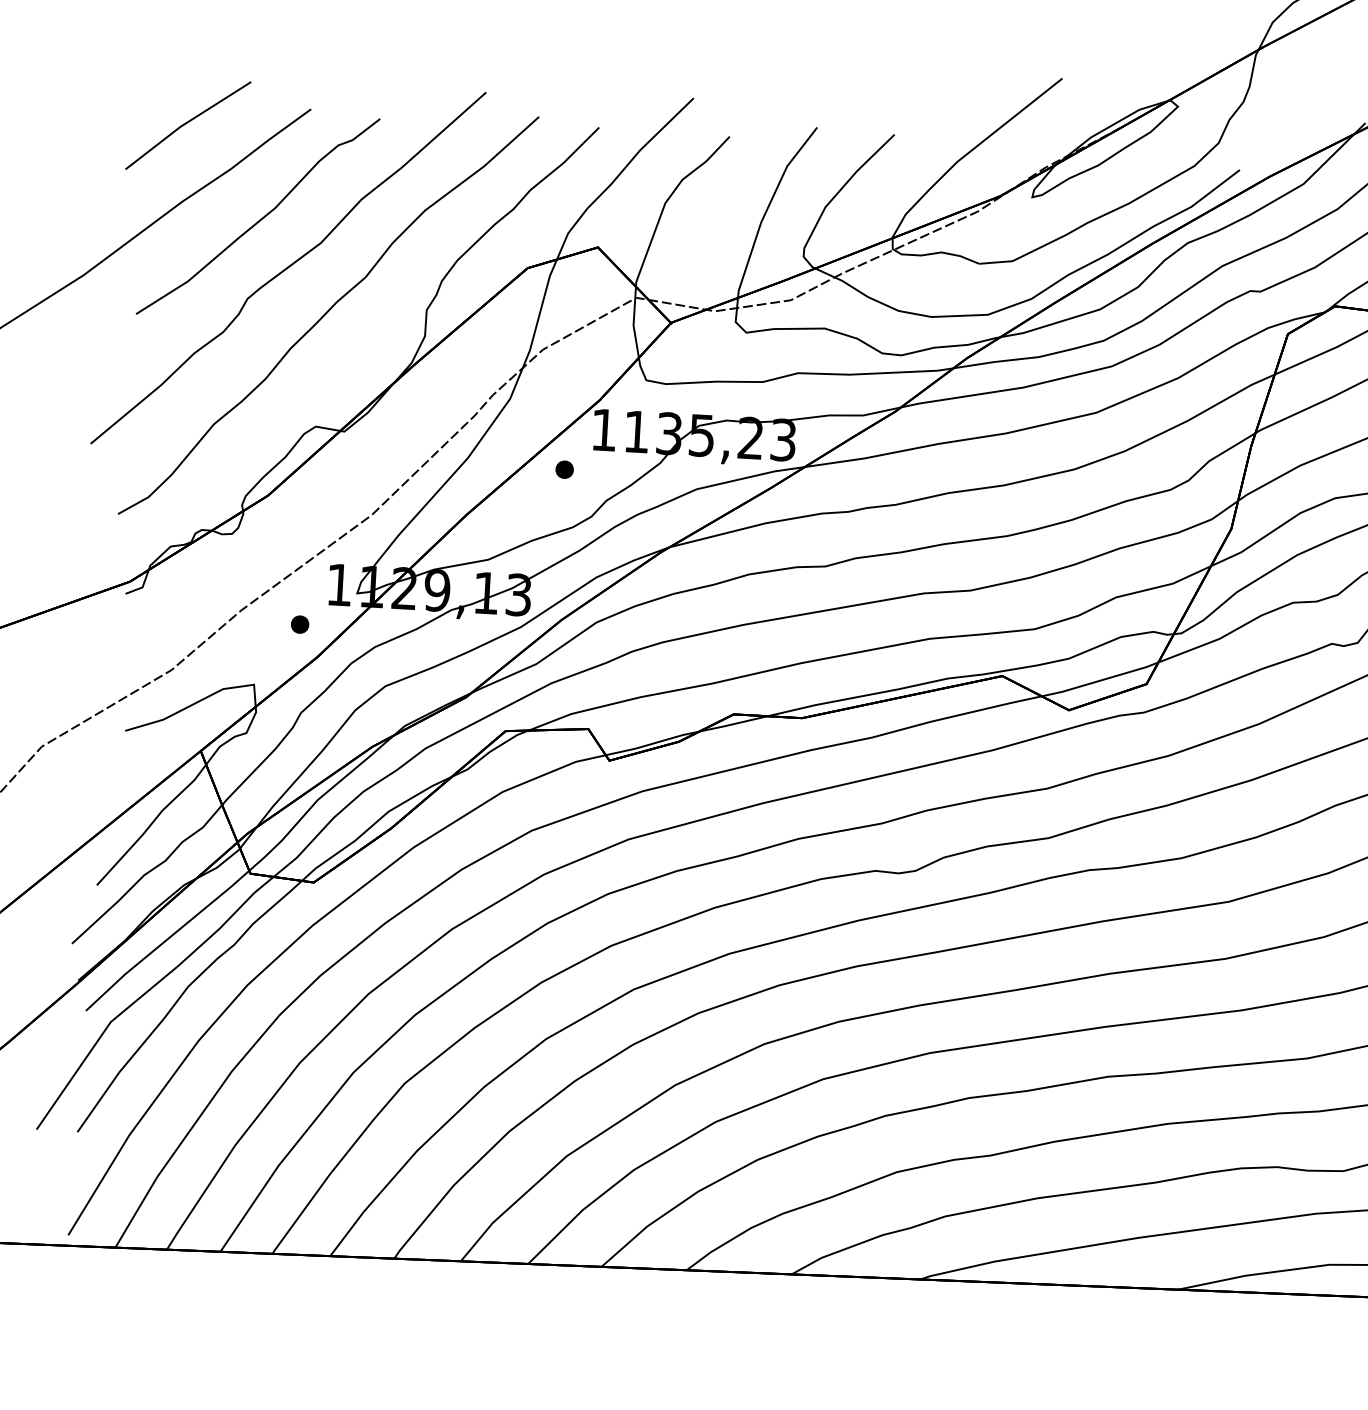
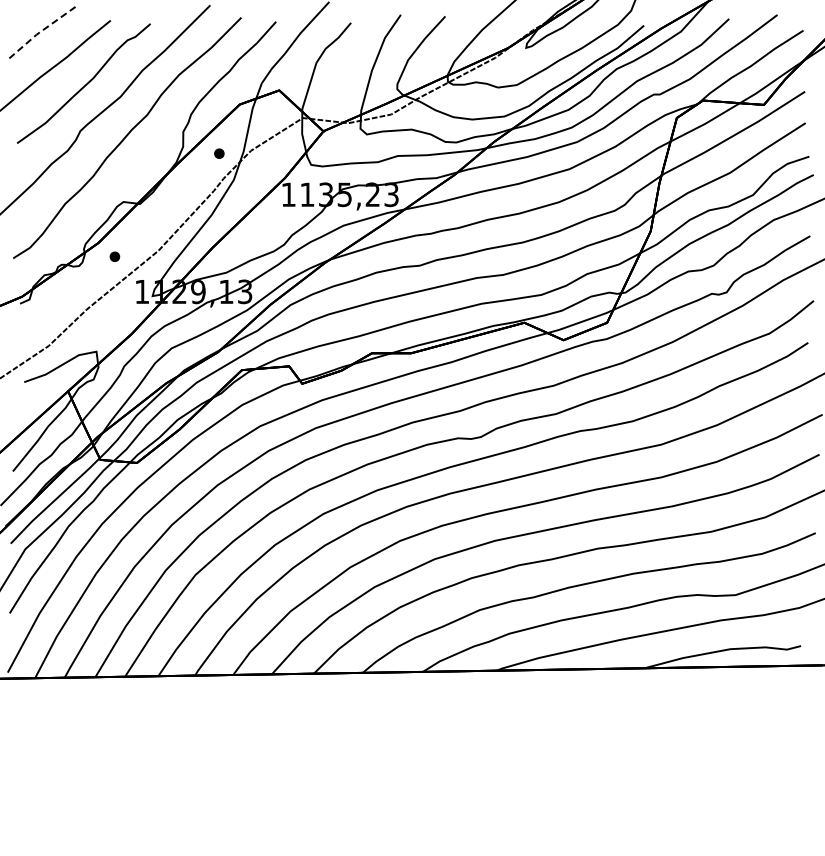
line: (185, 123) -> (39, 32), solid -> dashed
part: (564, 469) -> (219, 153), moved
part: (299, 624) -> (114, 256), moved

